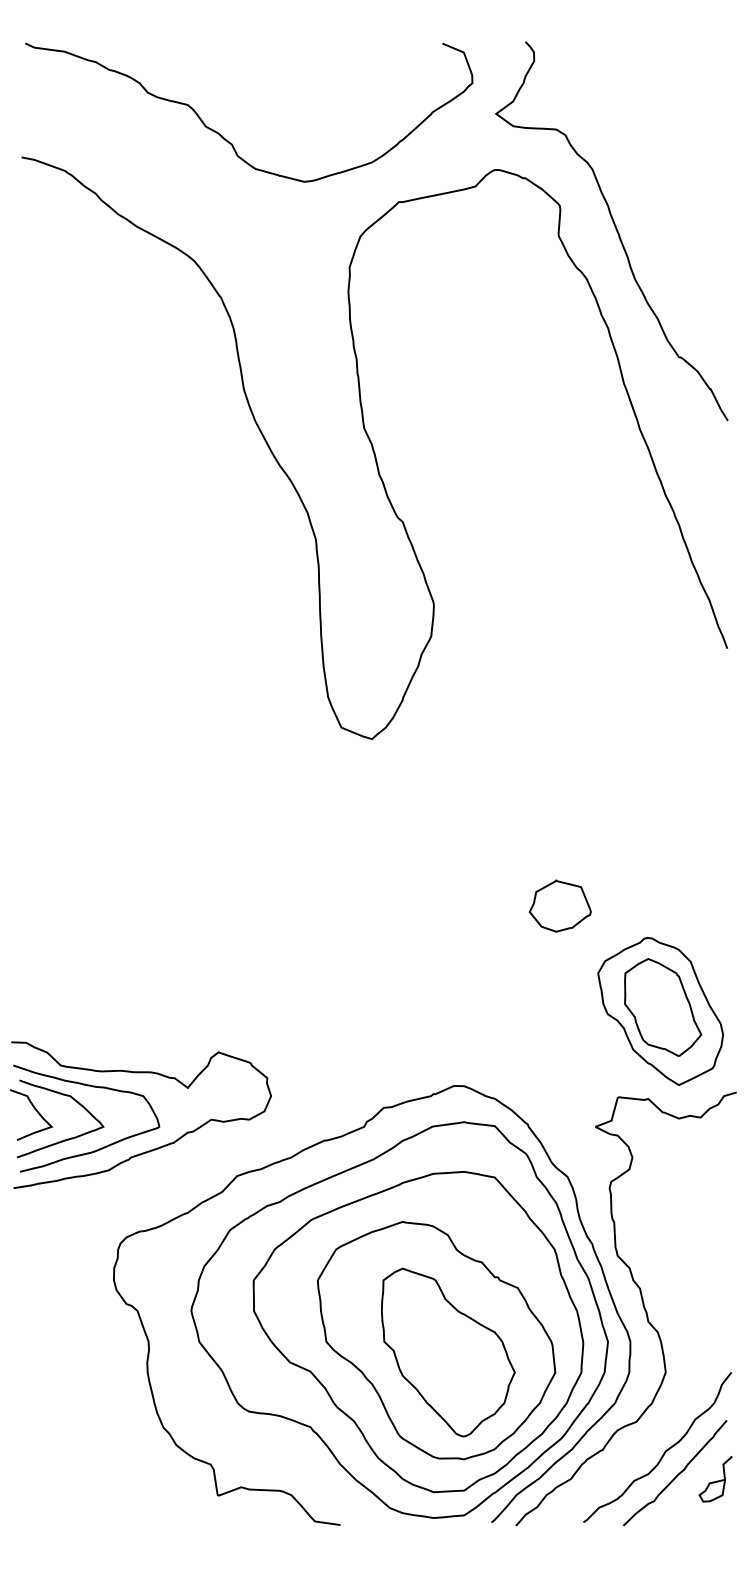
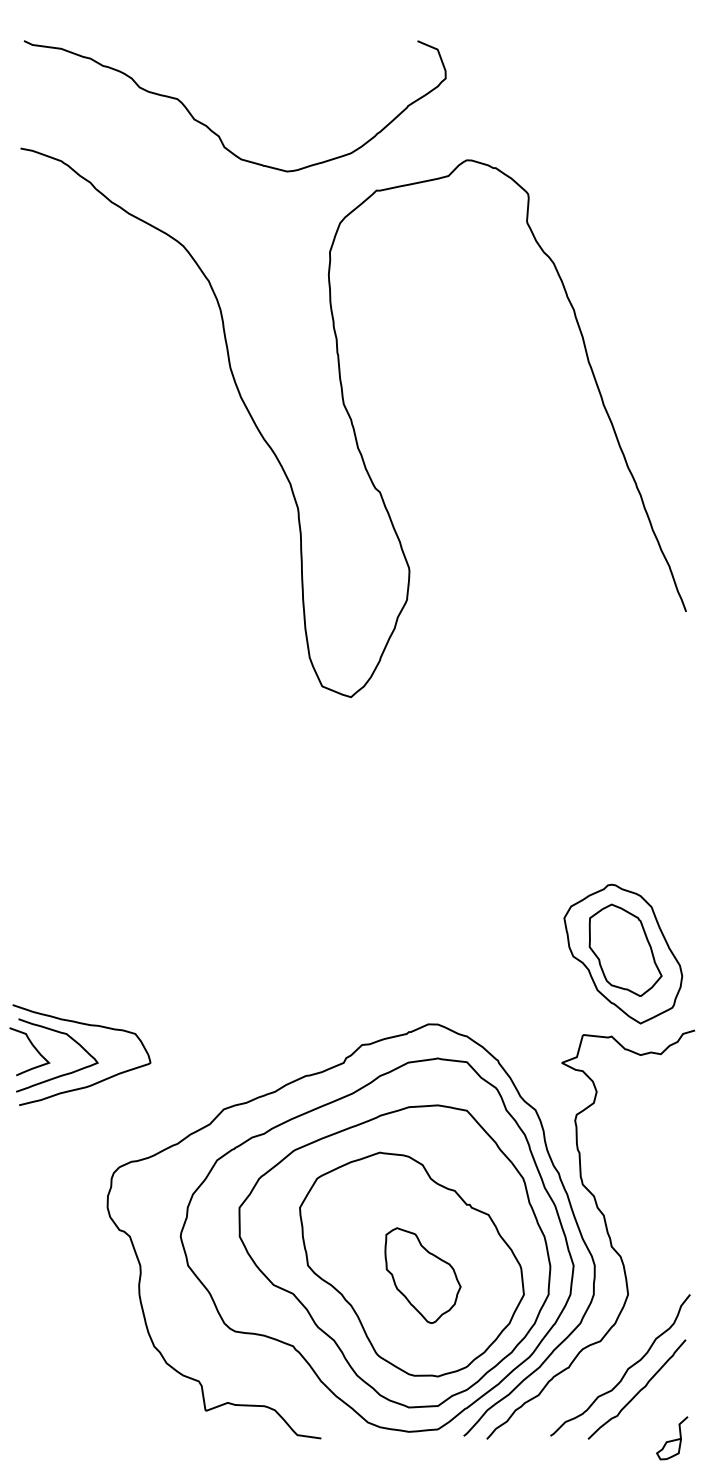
curve: (615, 229) -> (580, 216), removed
part: (560, 905) -> (528, 854), removed
curve: (153, 1148) -> (144, 1083), removed
part: (447, 1352) -> (422, 1275), size x0.6
curve: (715, 1480) -> (672, 1439), moved

